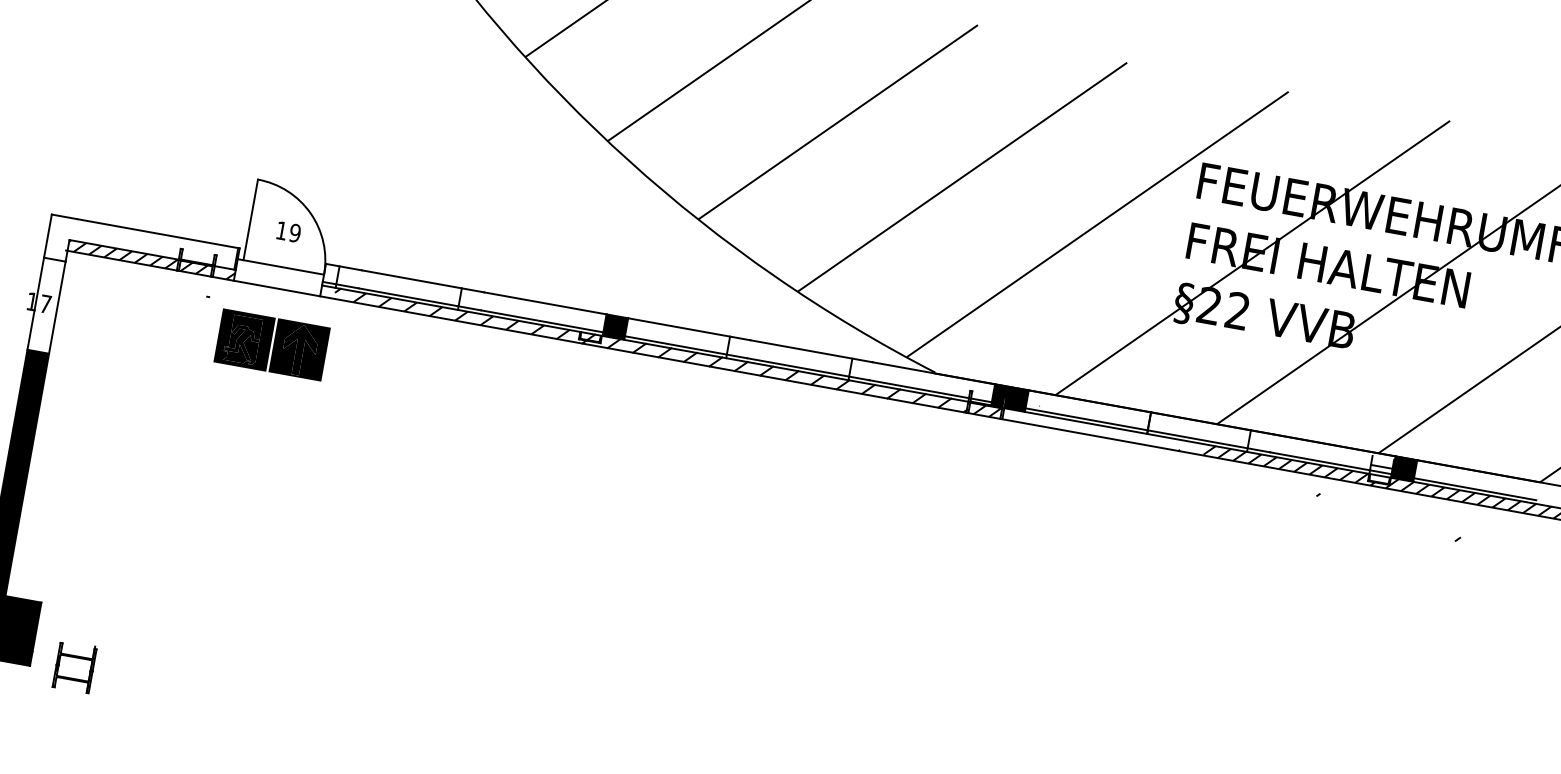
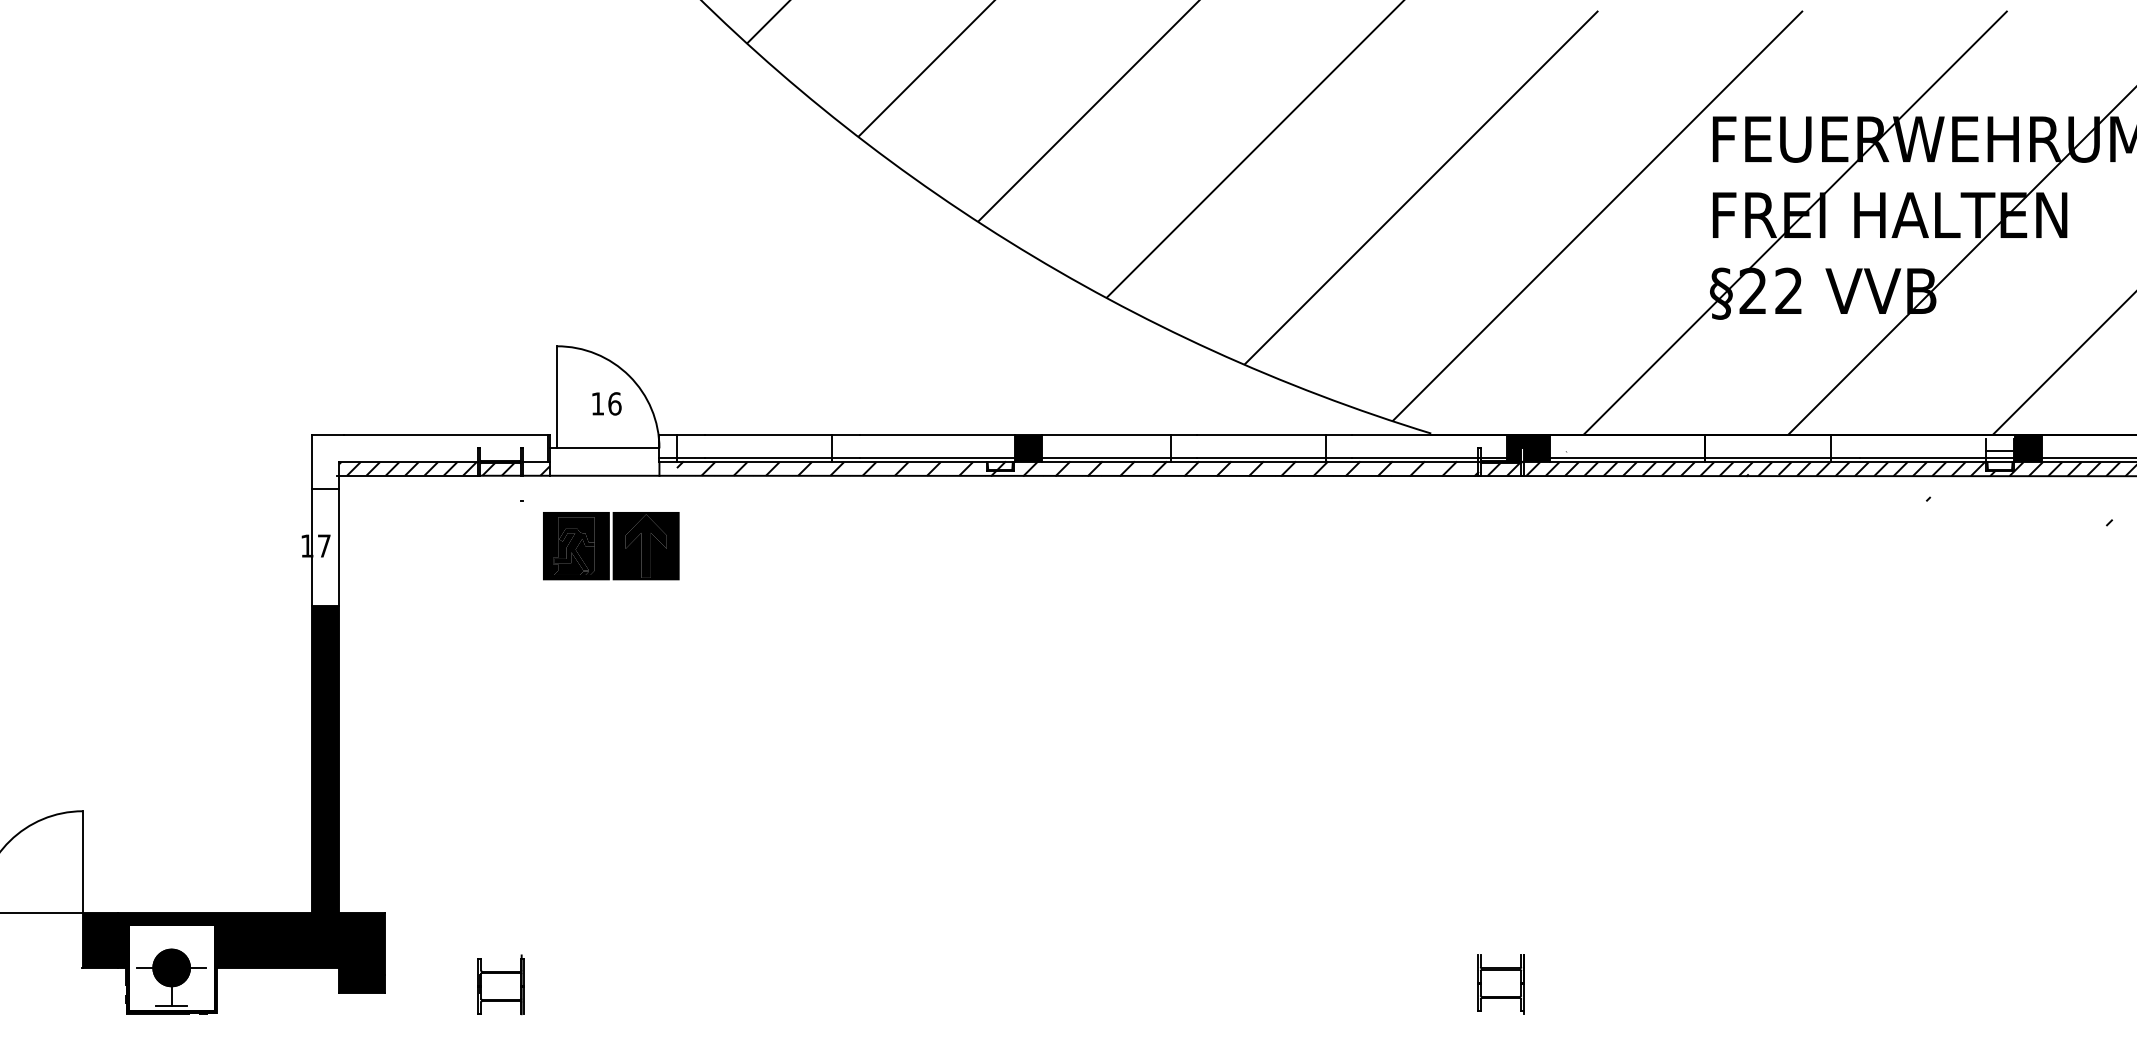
text: (294, 232) -> (614, 403), 19 -> 16
hatch: (1086, 429) -> (1629, 469), added
part: (74, 666) -> (500, 984), moved

